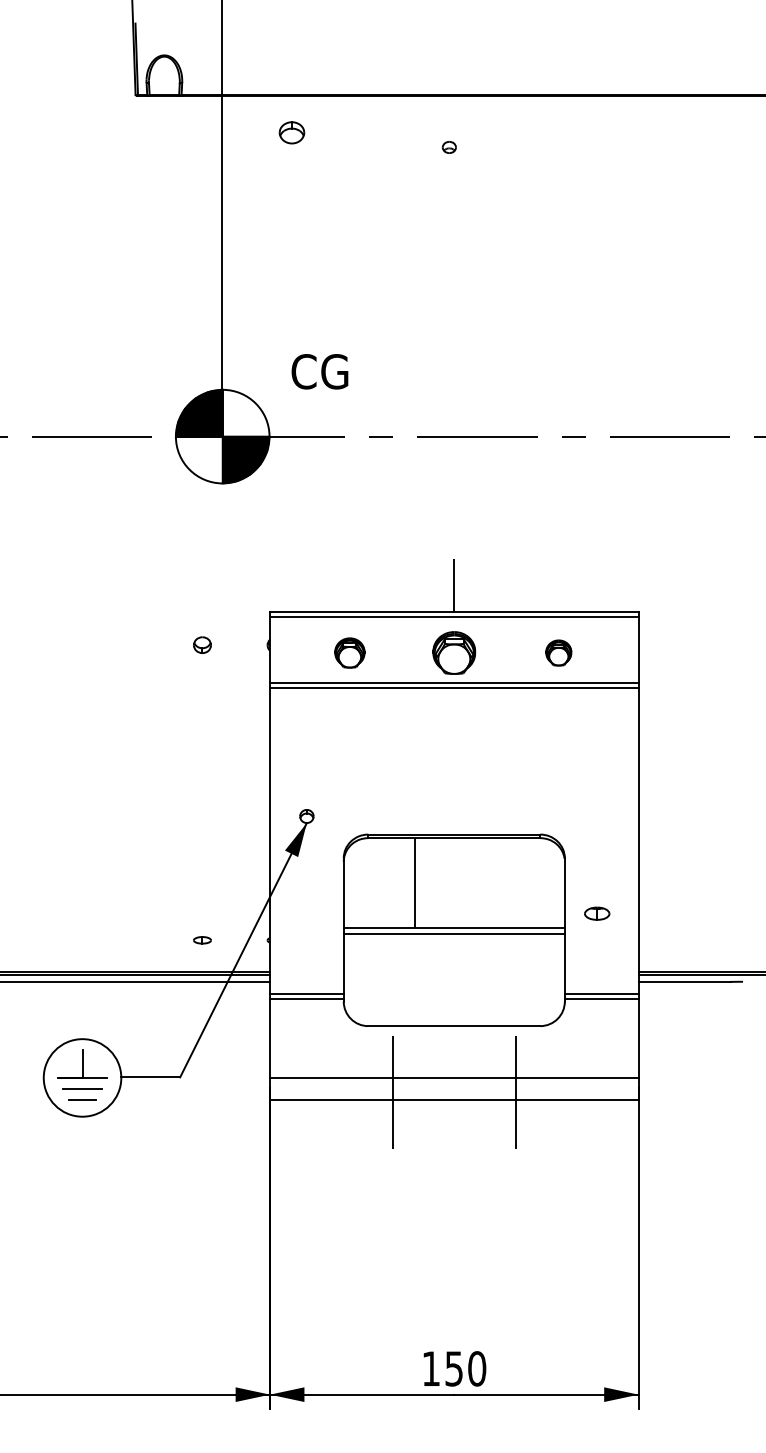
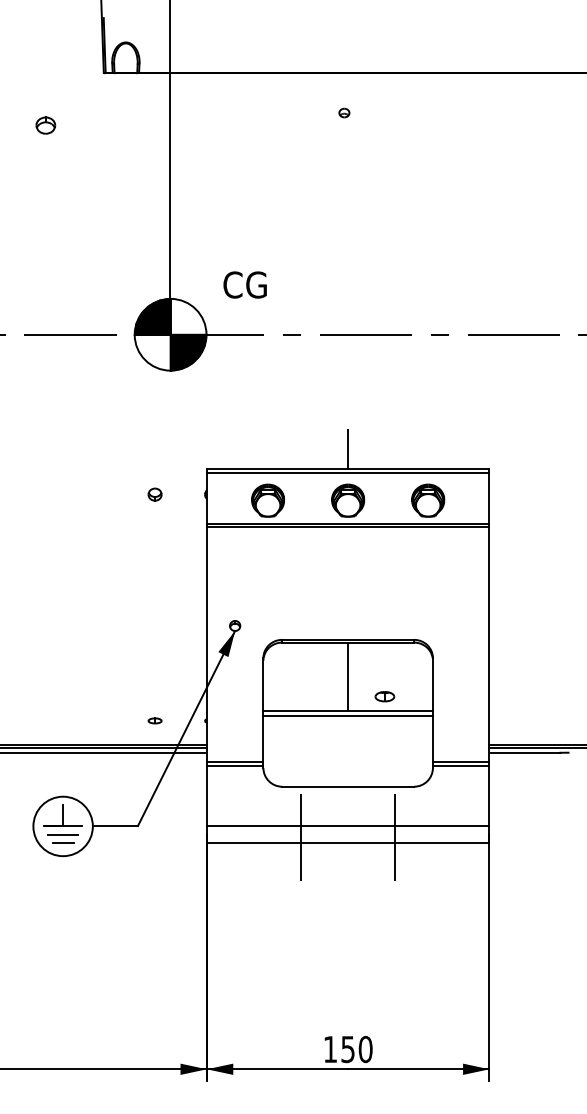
part: (291, 132) -> (45, 125), moved
part: (349, 652) -> (267, 500), size x1.43
part: (558, 652) -> (428, 500), size x1.67
line: (415, 882) -> (348, 676), moved
part: (597, 913) -> (385, 696), moved

